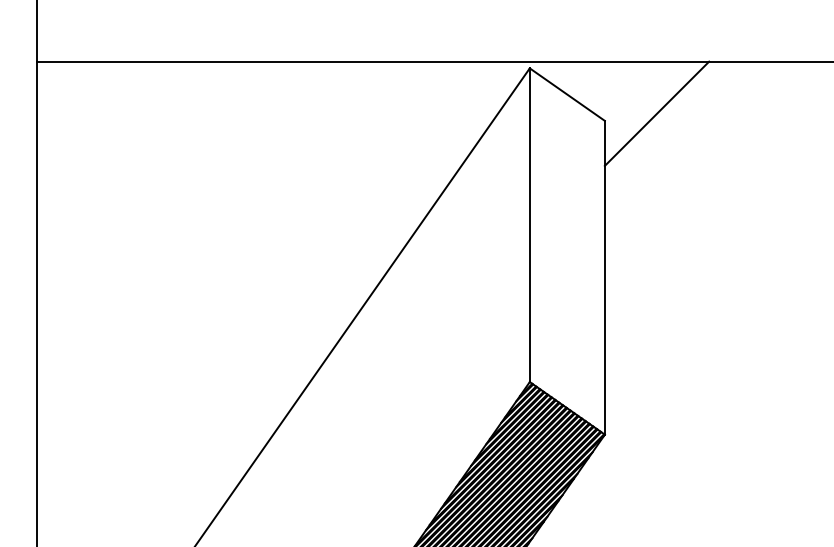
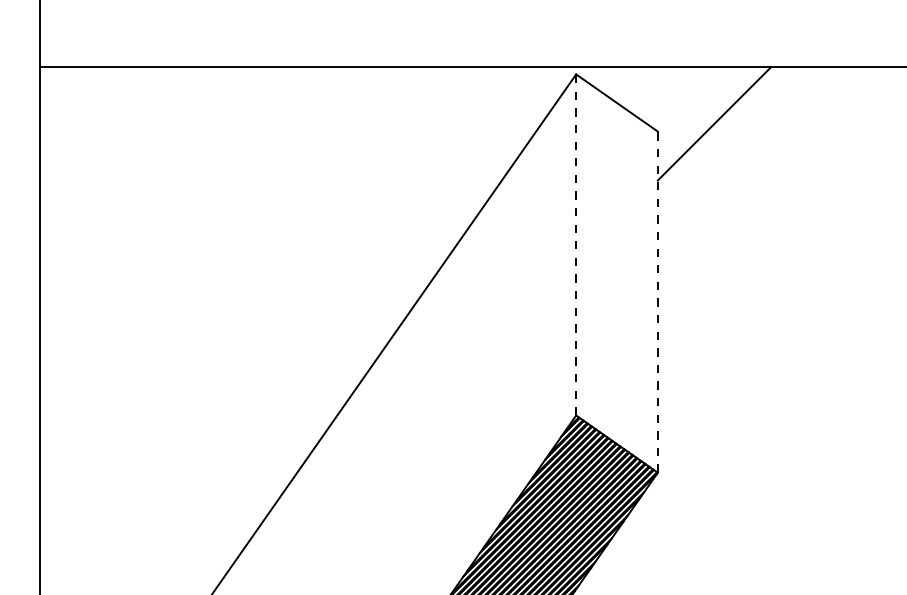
line: (529, 225) -> (575, 245), solid -> dashed
line: (604, 277) -> (657, 301), solid -> dashed

